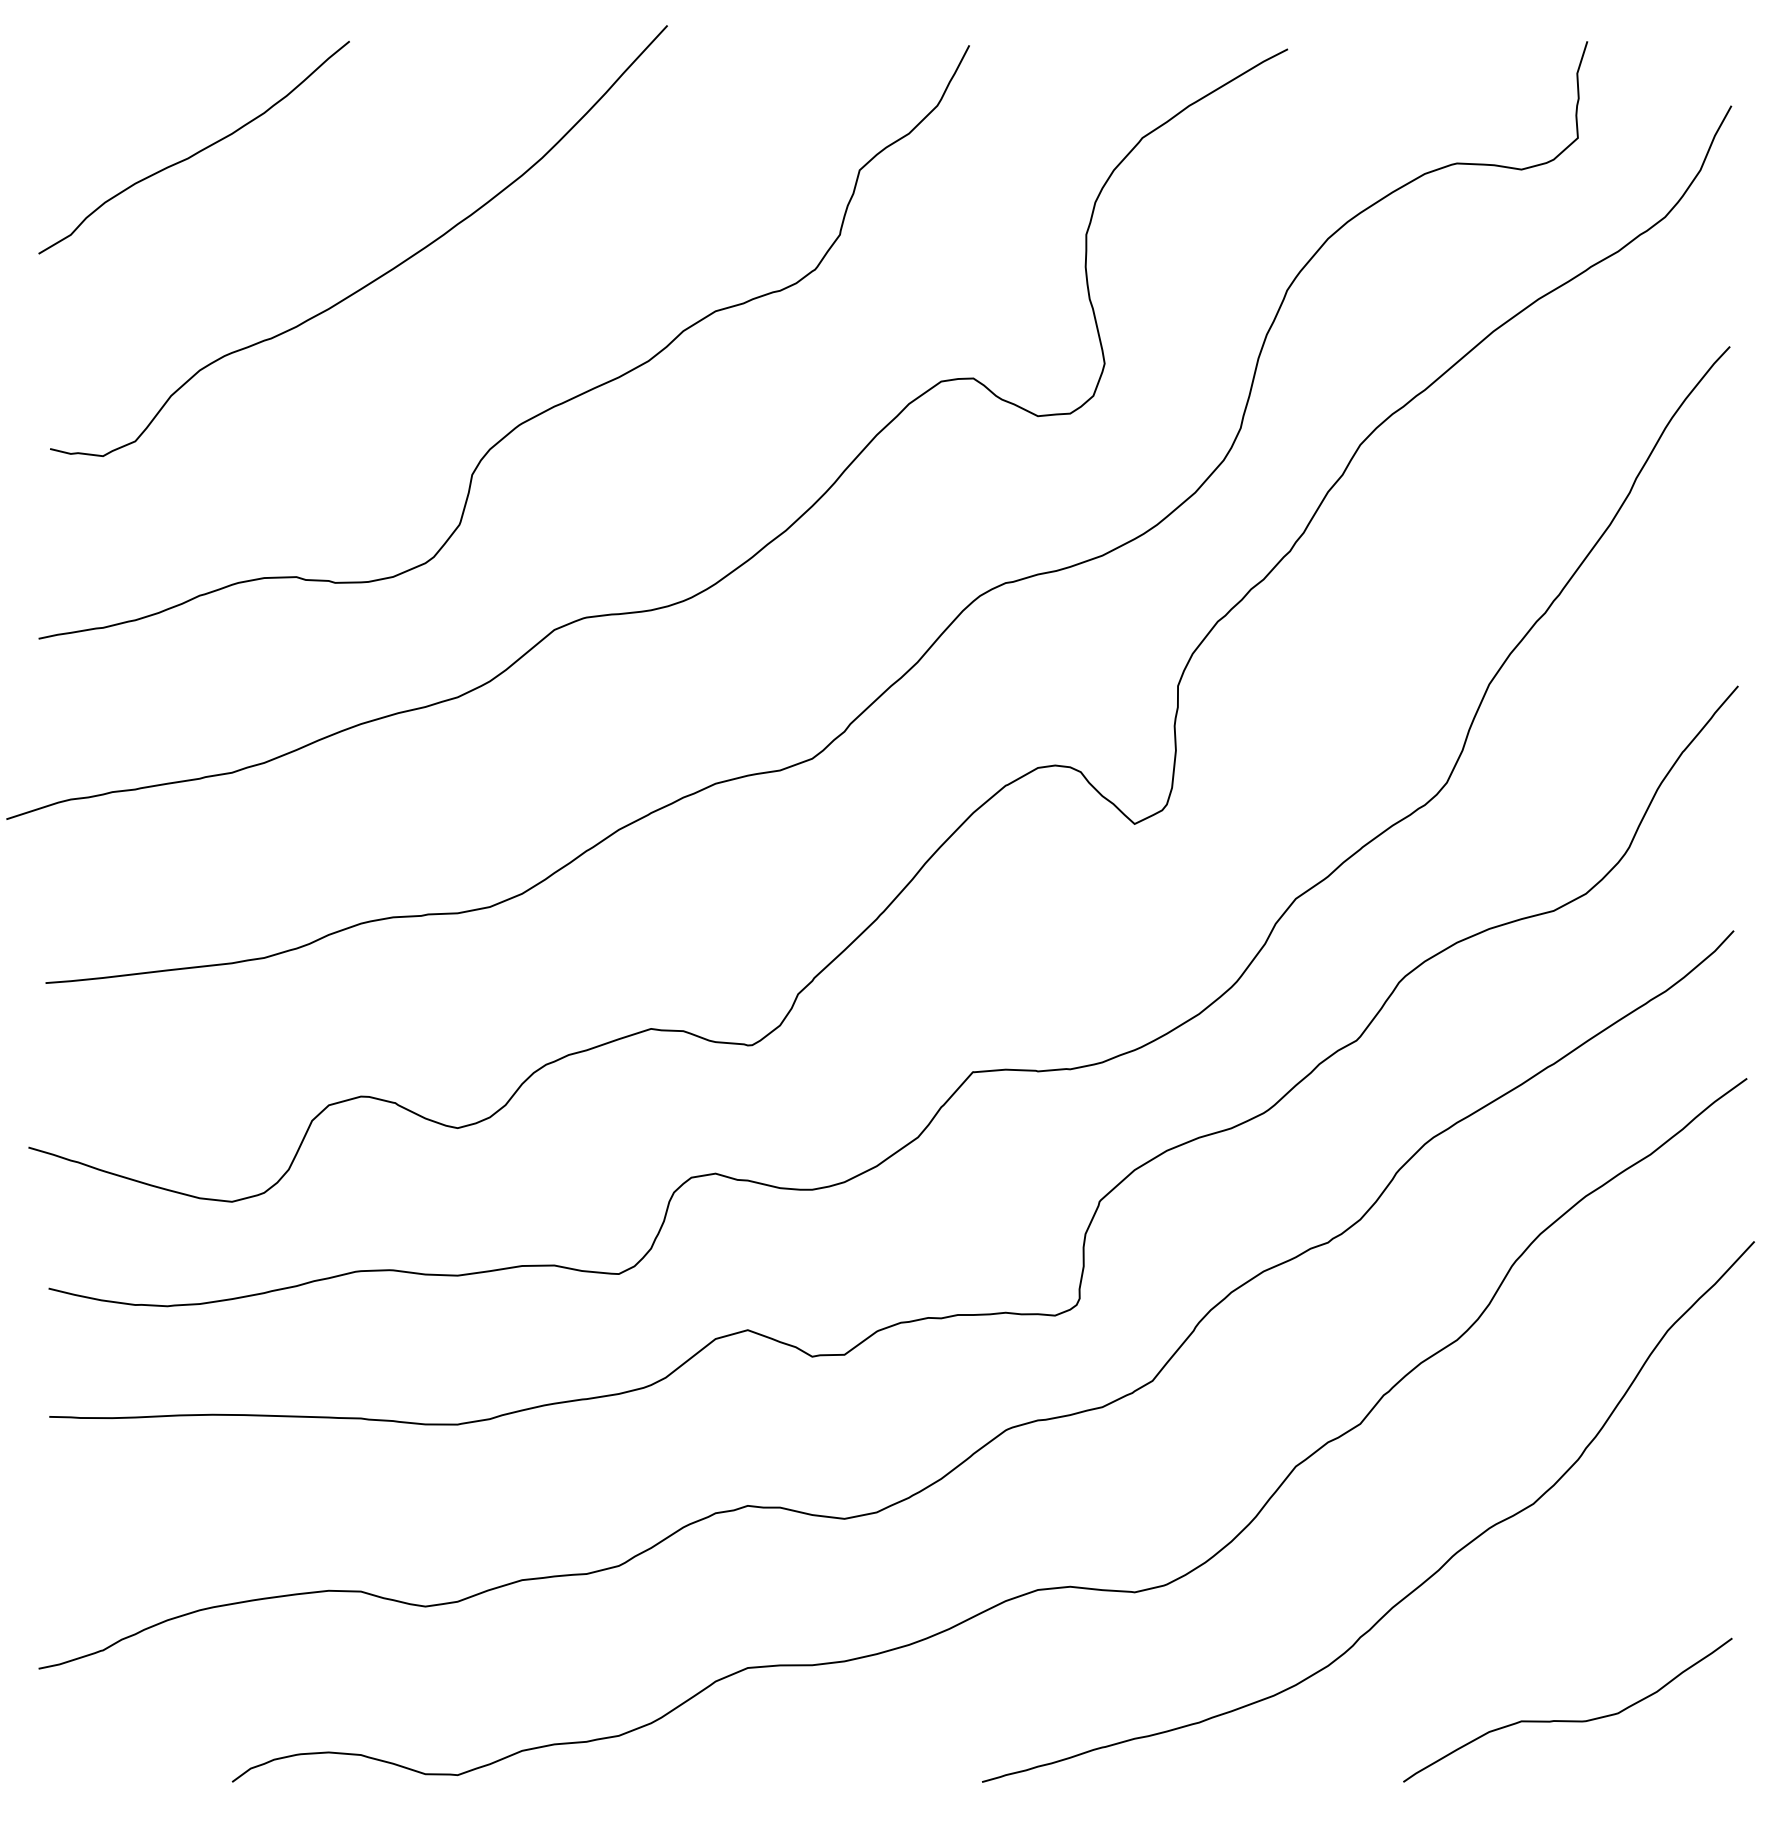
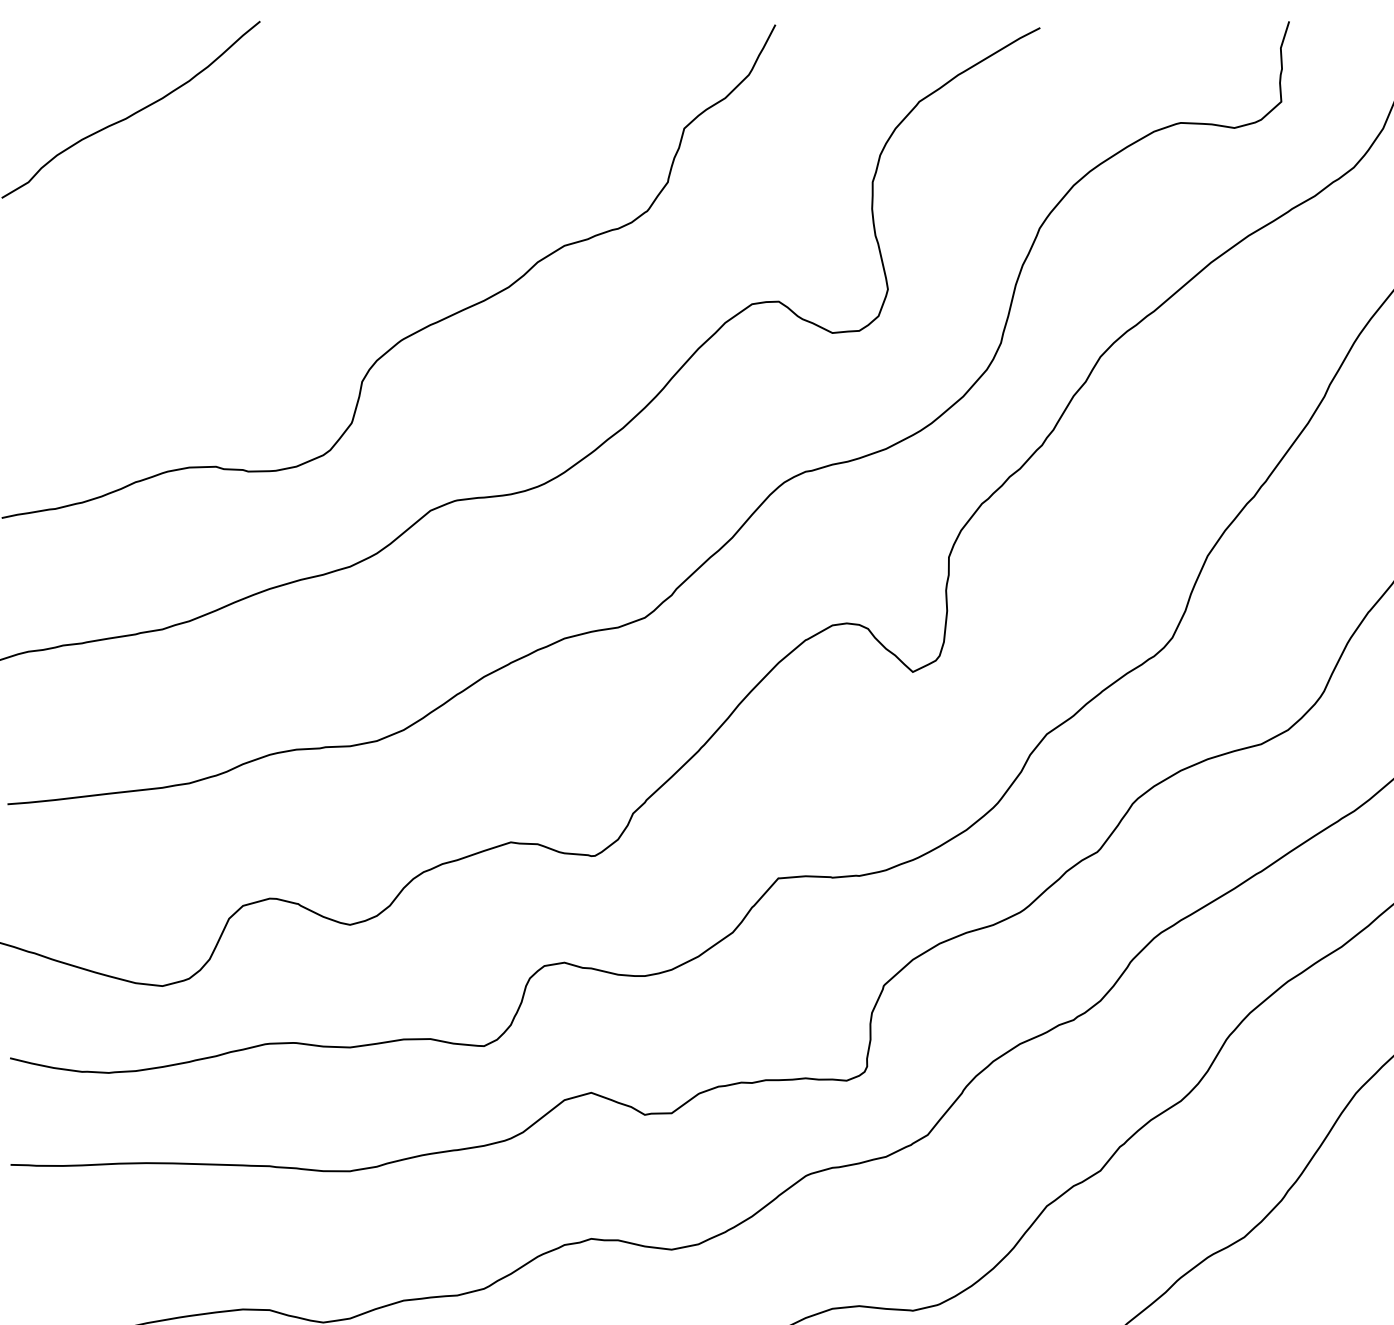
curve: (380, 275) -> (285, 216), removed

